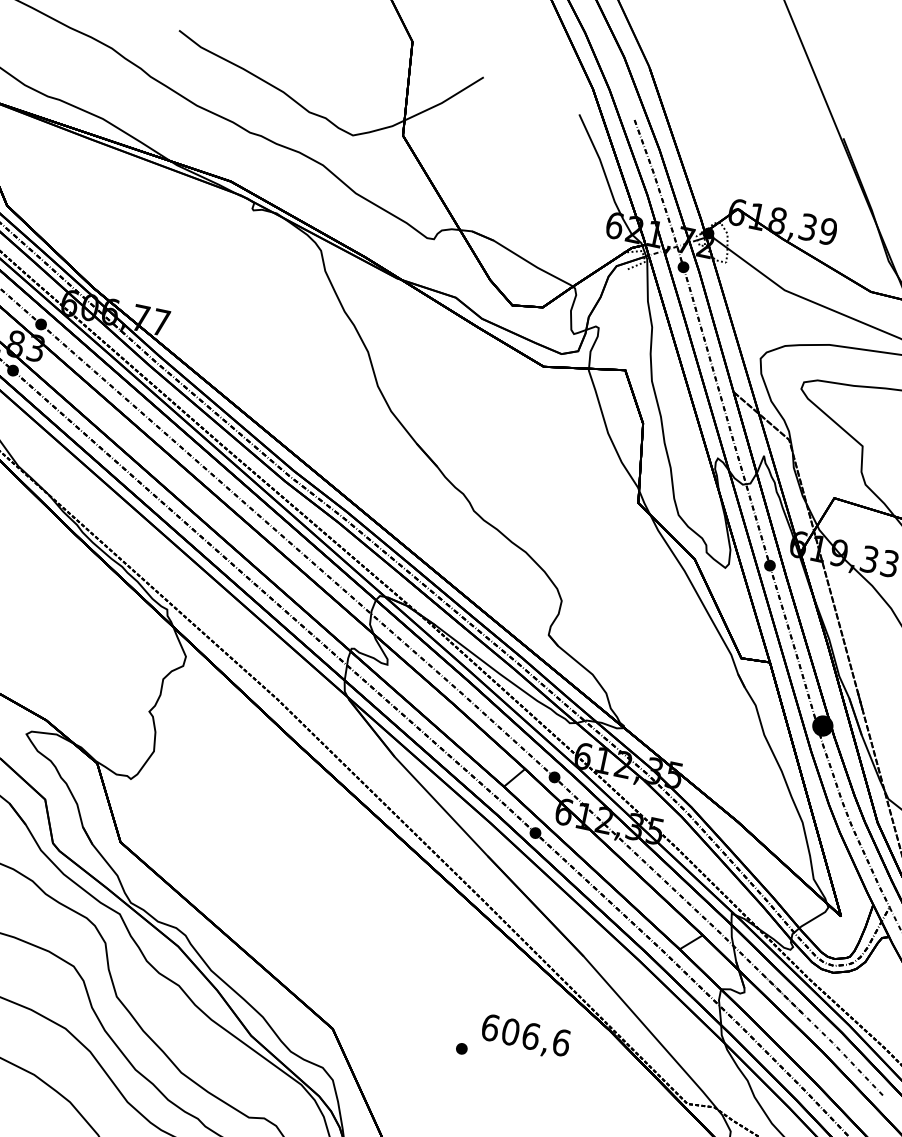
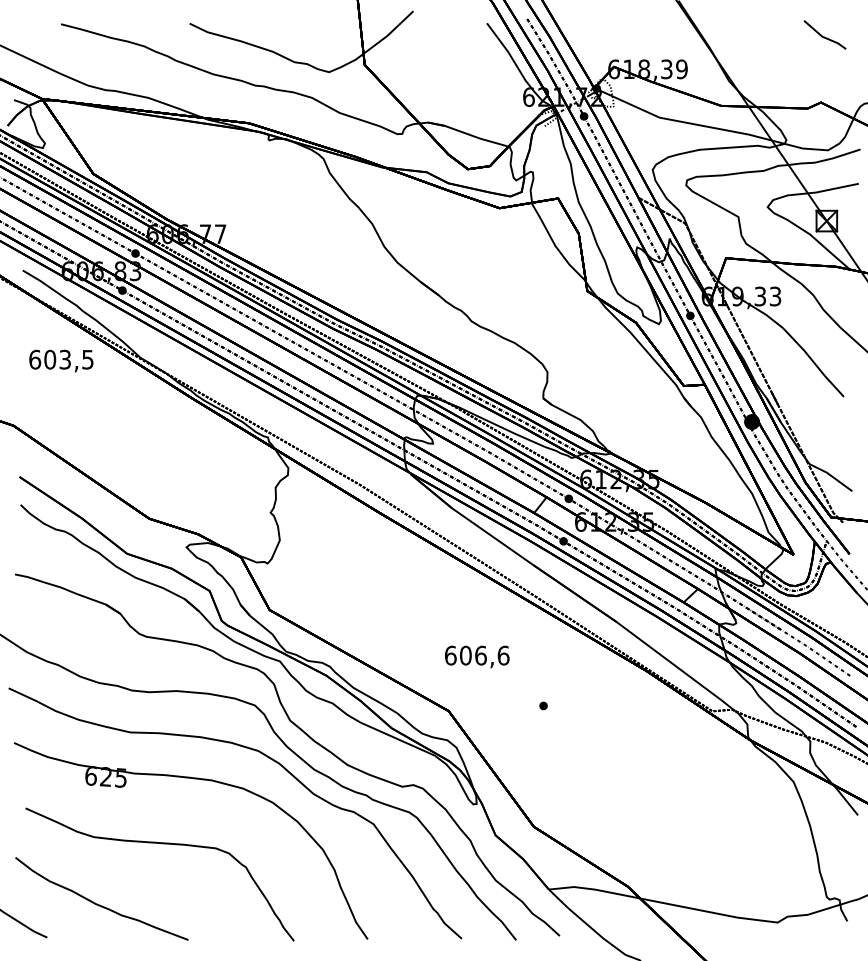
text: (526, 1036) -> (477, 656), moved

